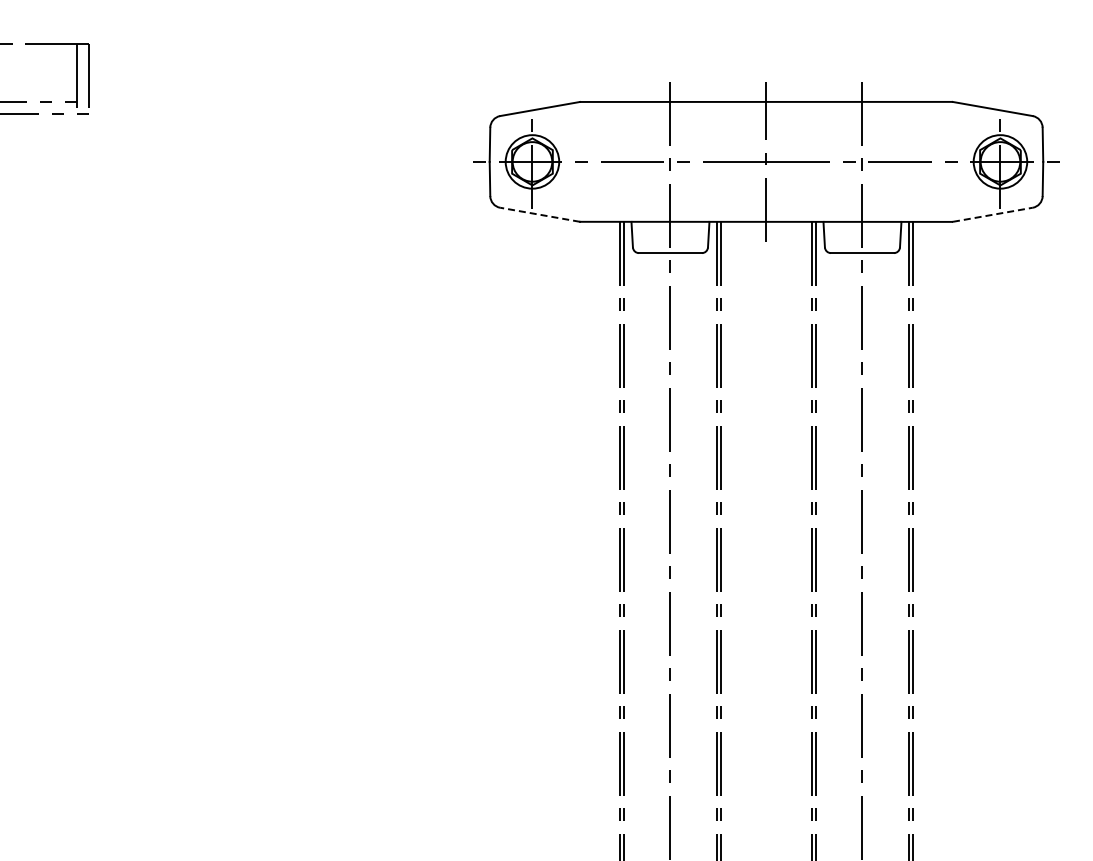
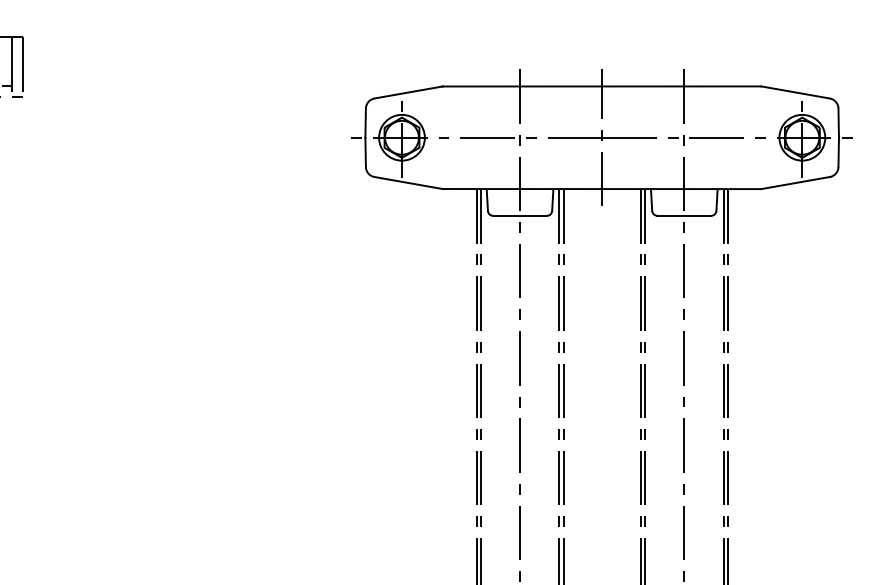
line: (539, 214) -> (408, 182), dashed -> solid
line: (993, 214) -> (796, 182), dashed -> solid

